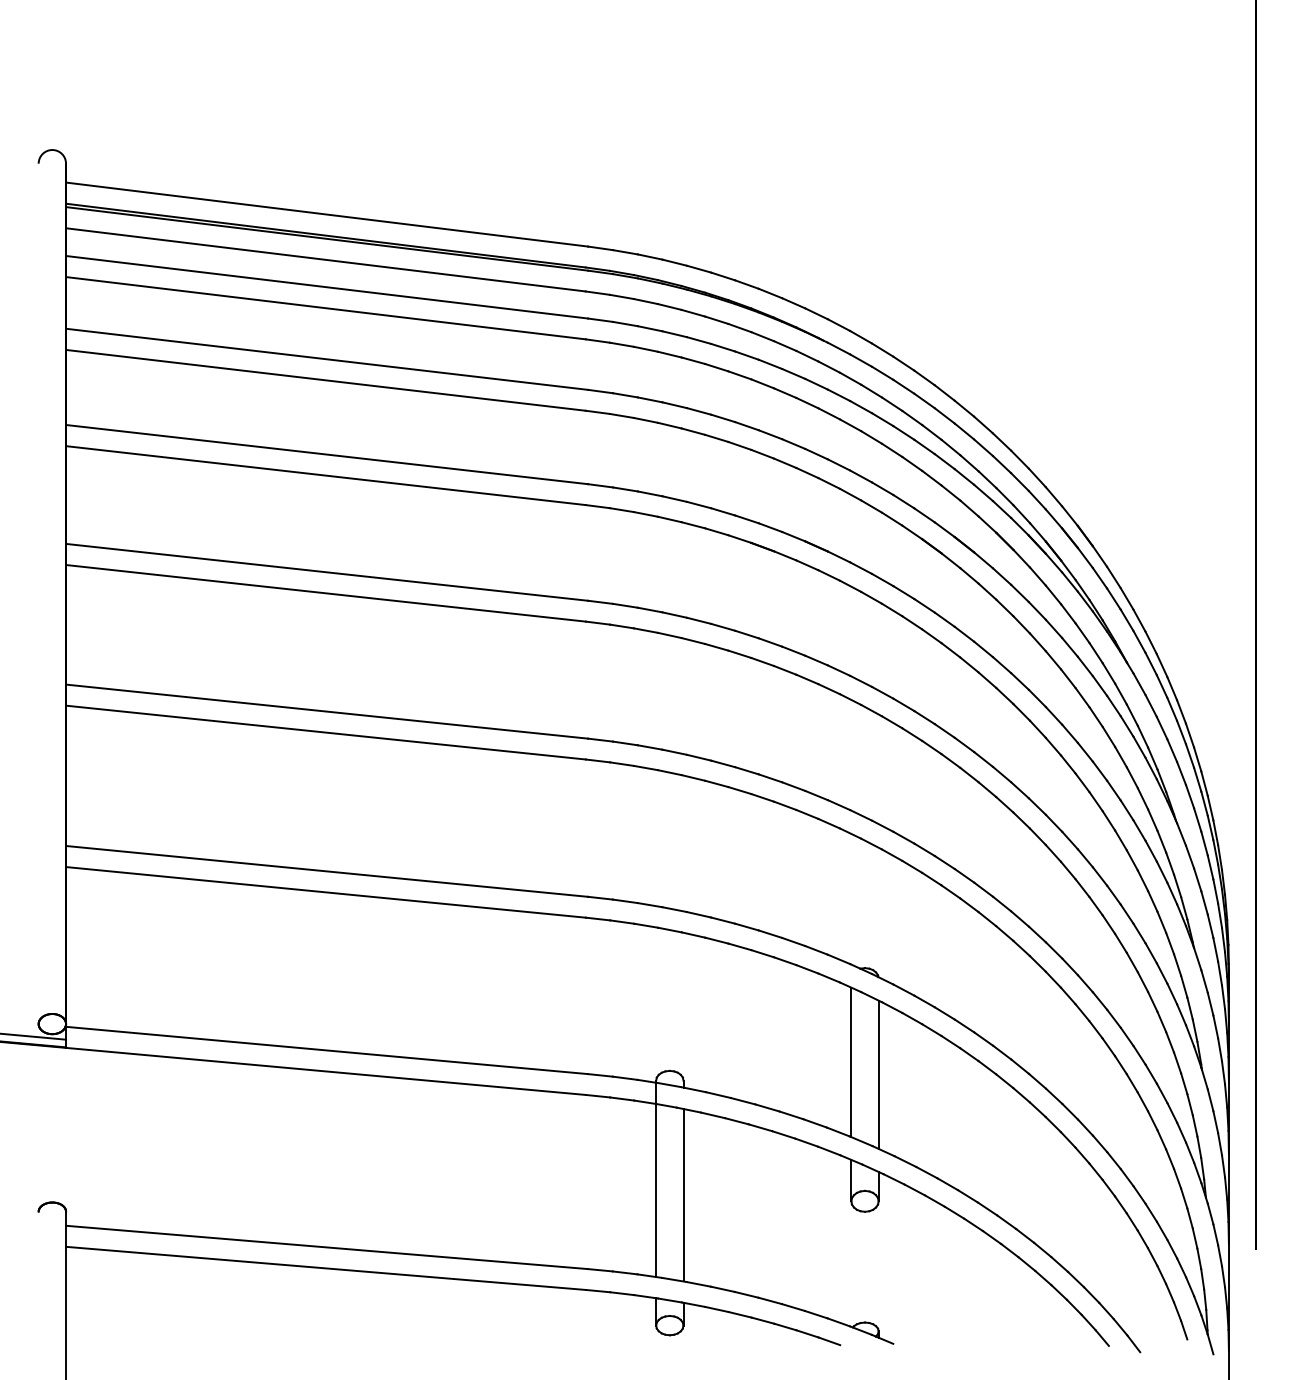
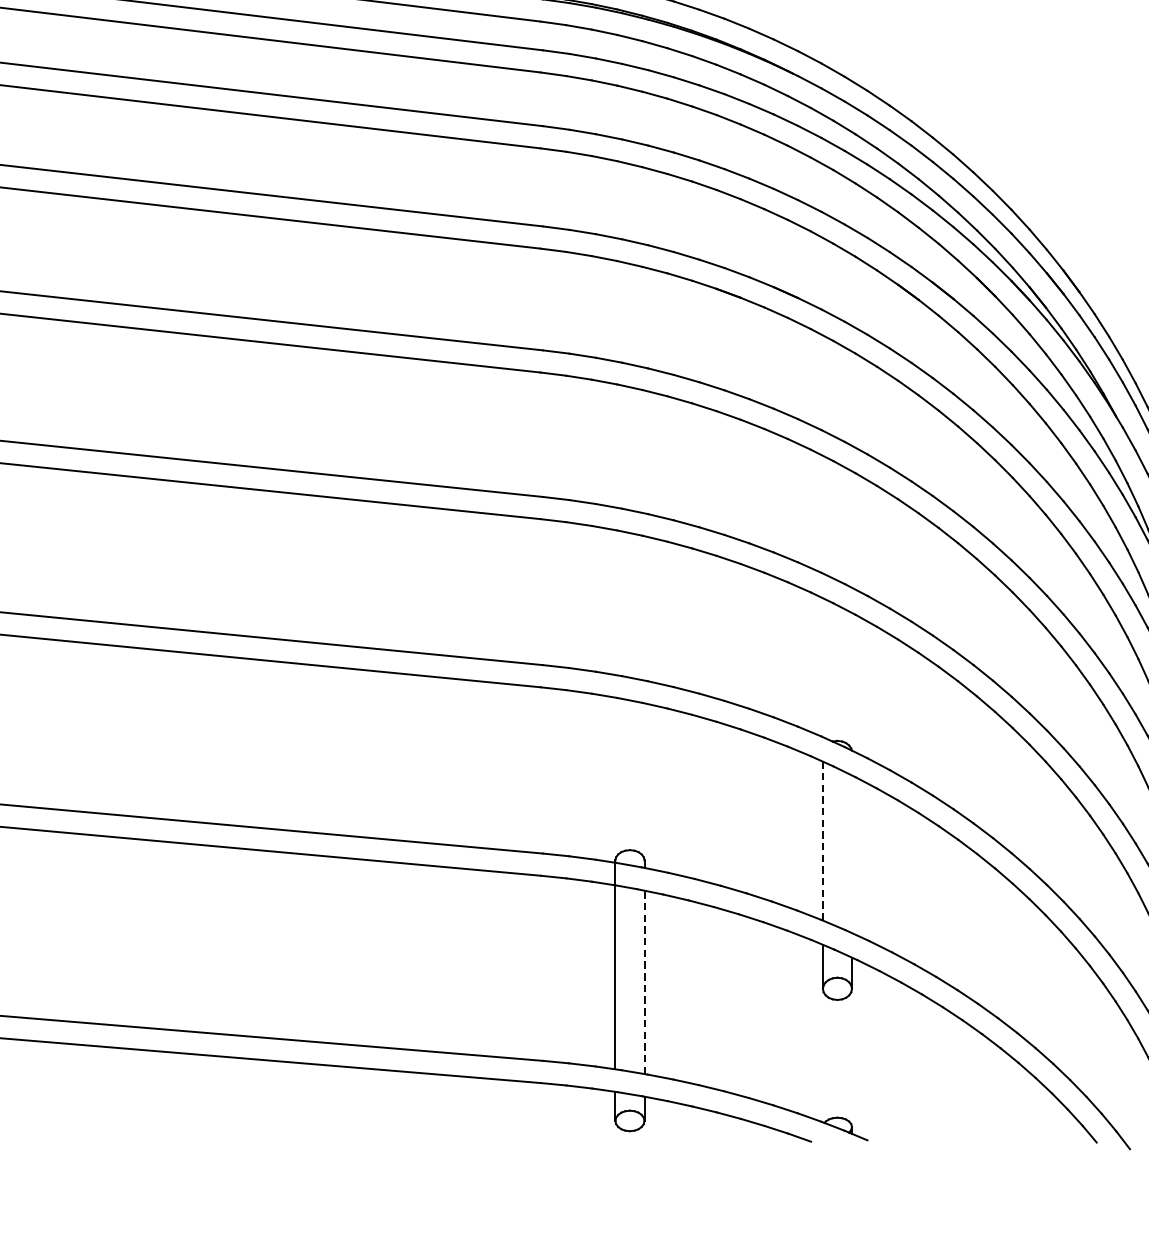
line: (851, 1062) -> (823, 841), solid -> dashed
line: (878, 1074) -> (851, 853), removed
line: (683, 1194) -> (644, 981), solid -> dashed

